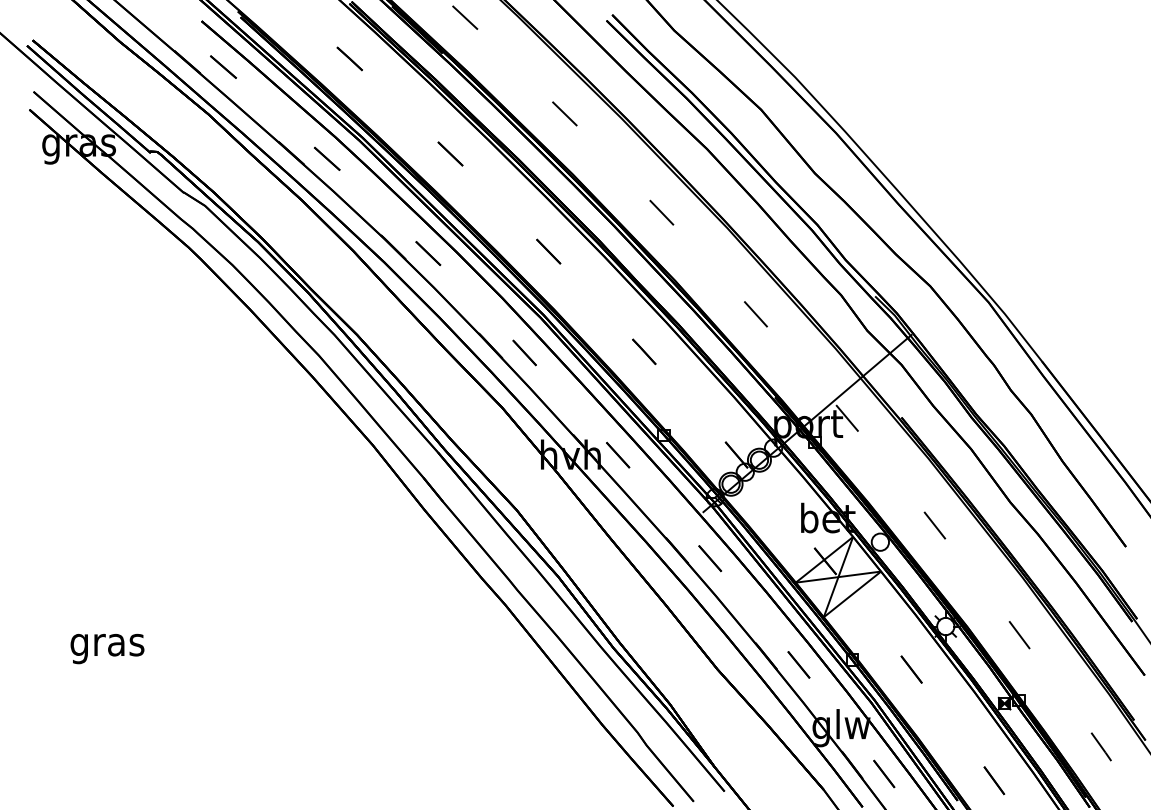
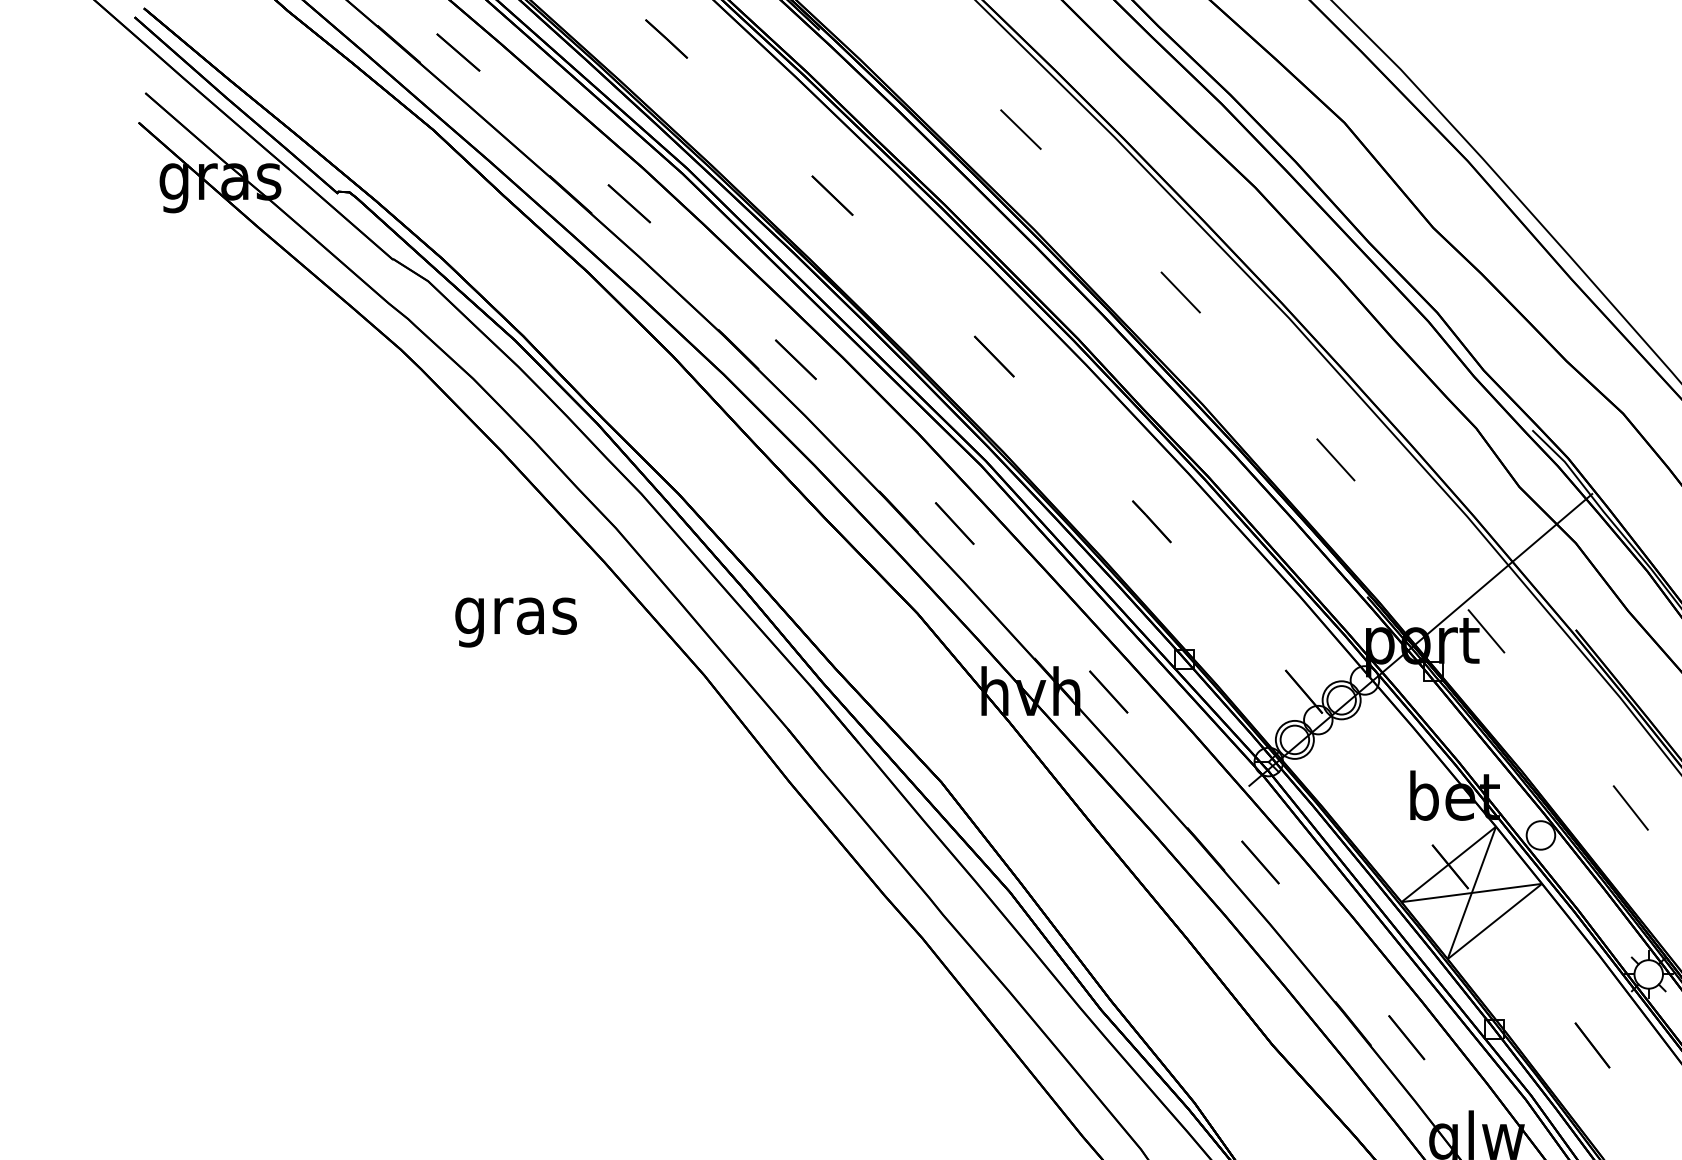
text: (107, 649) -> (516, 623), moved

